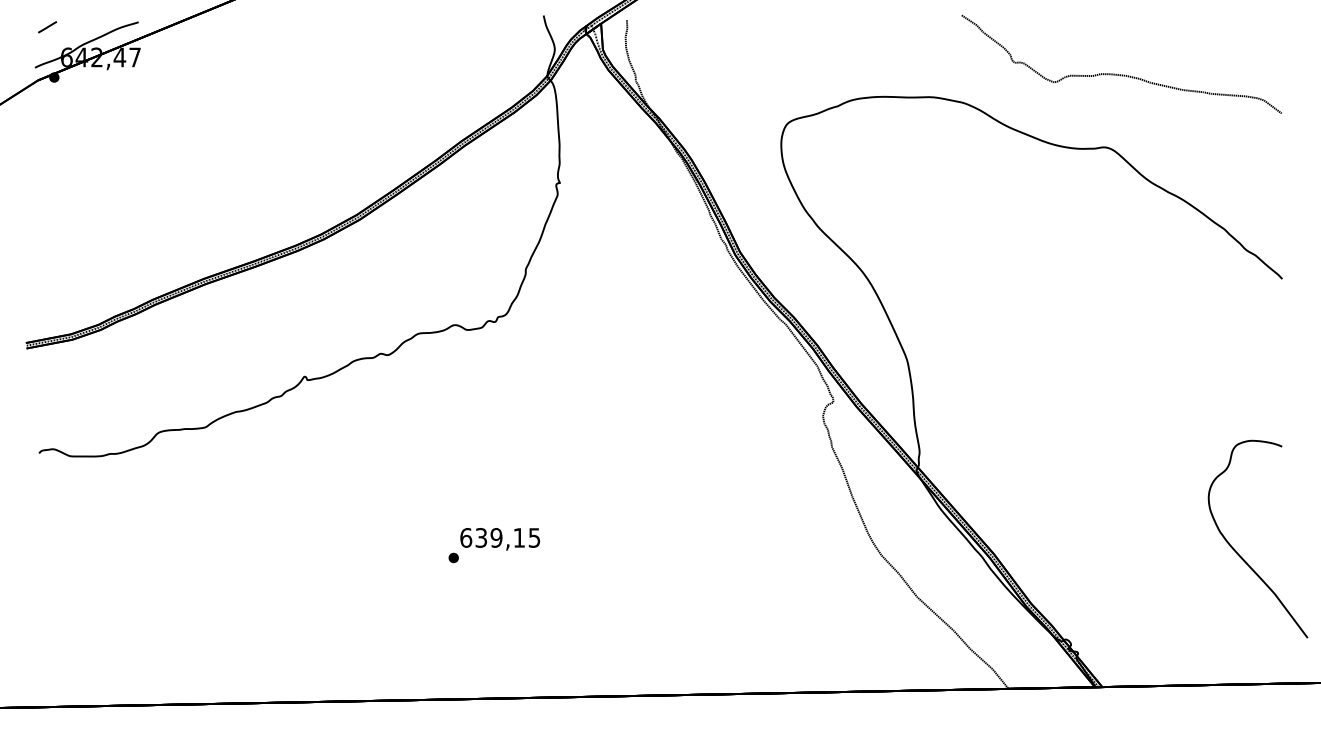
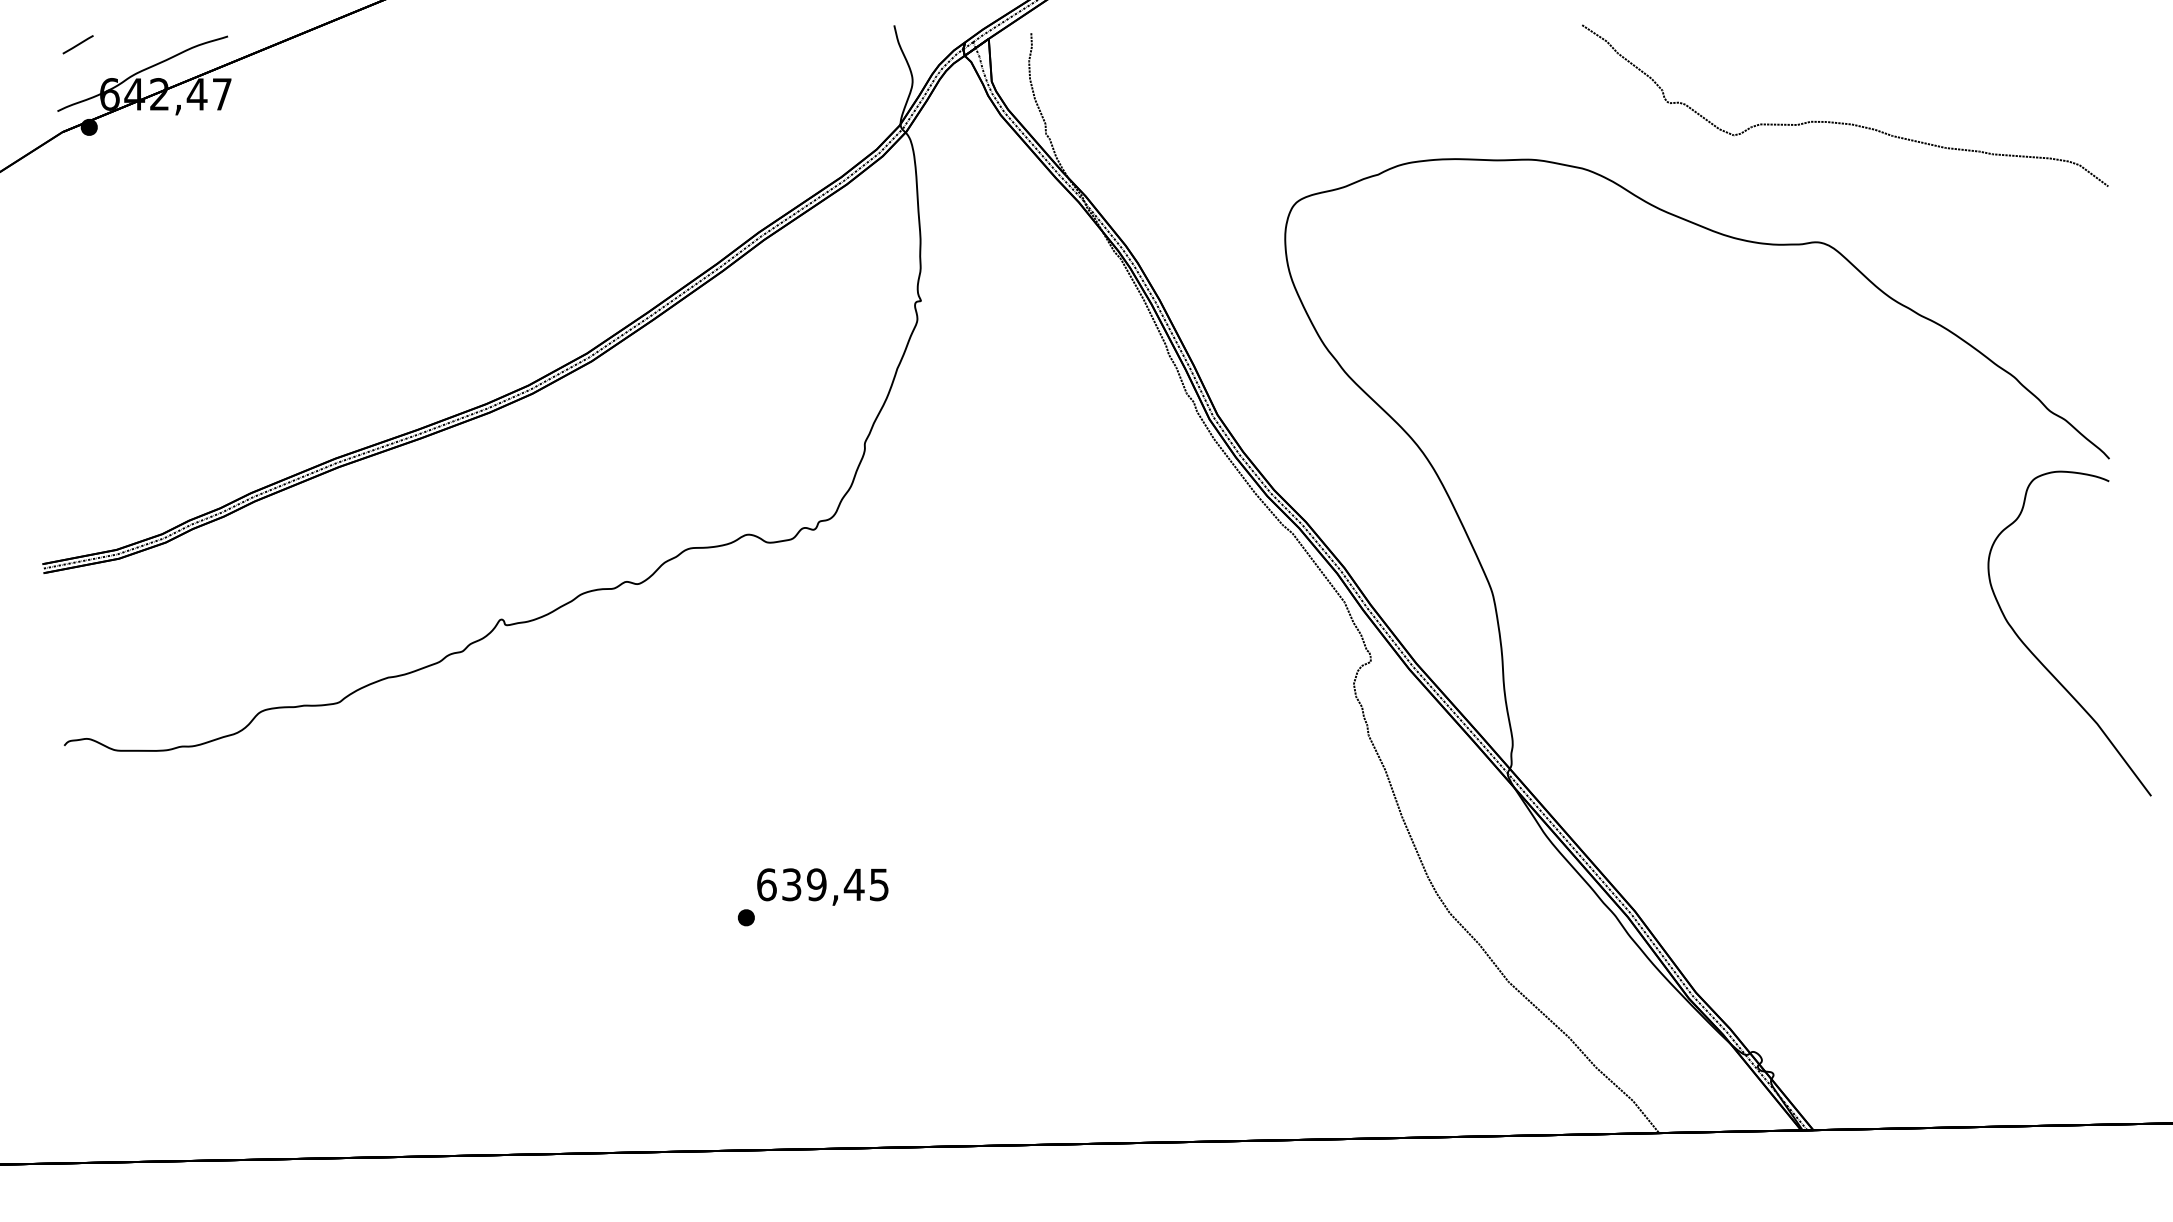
text: (519, 537) -> (854, 884), 639,15 -> 639,45
part: (1240, 555) -> (2040, 660), moved

